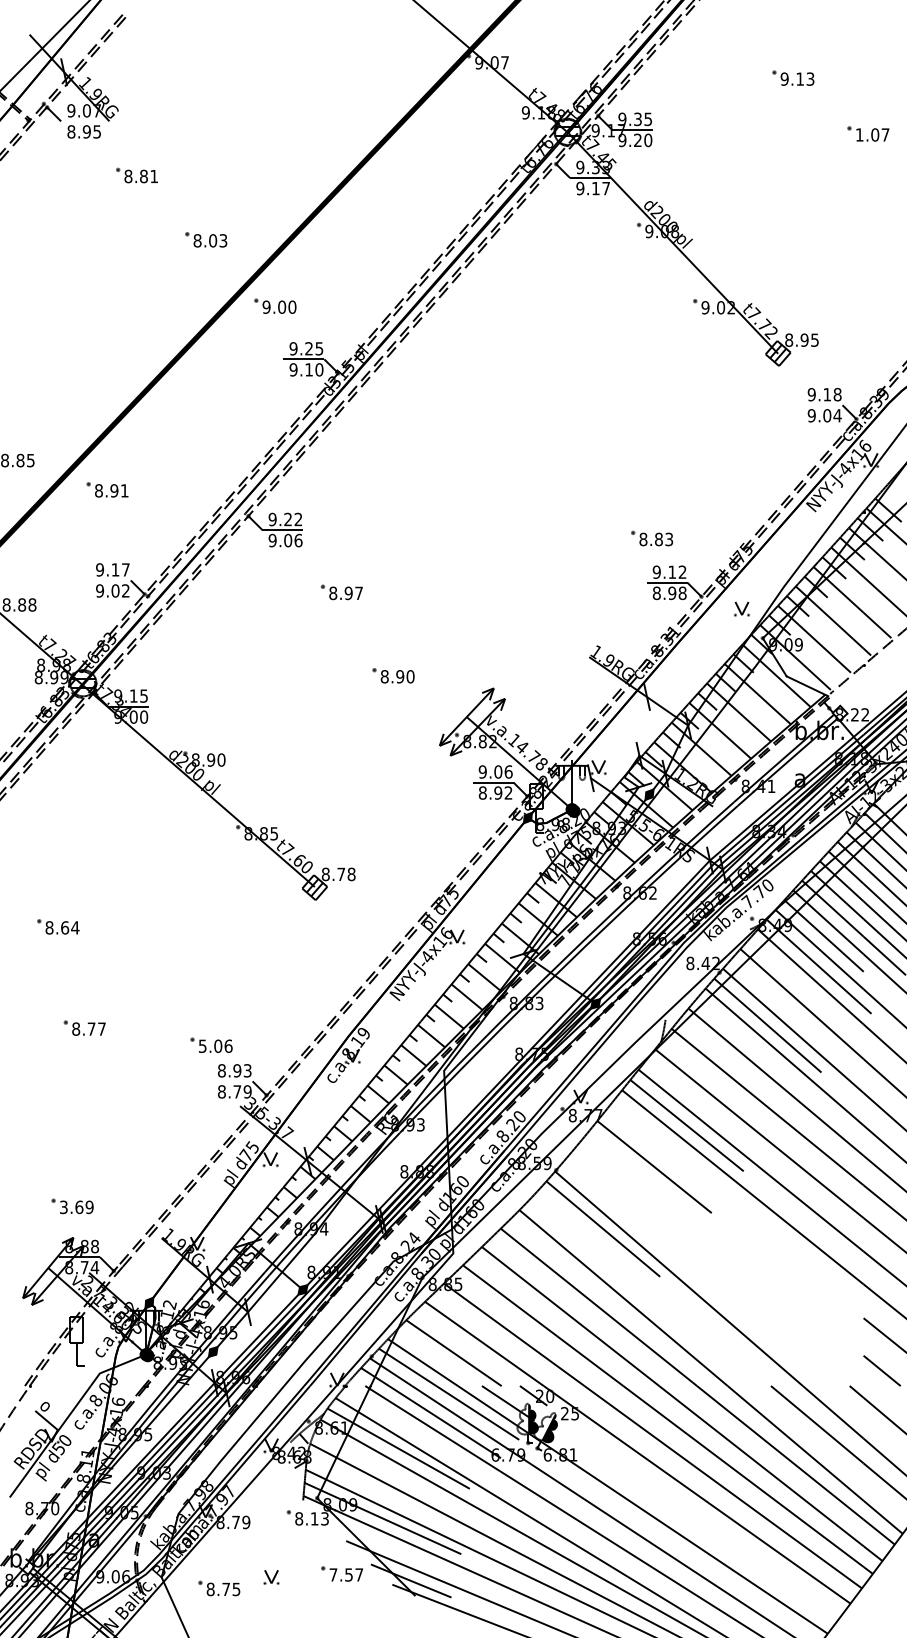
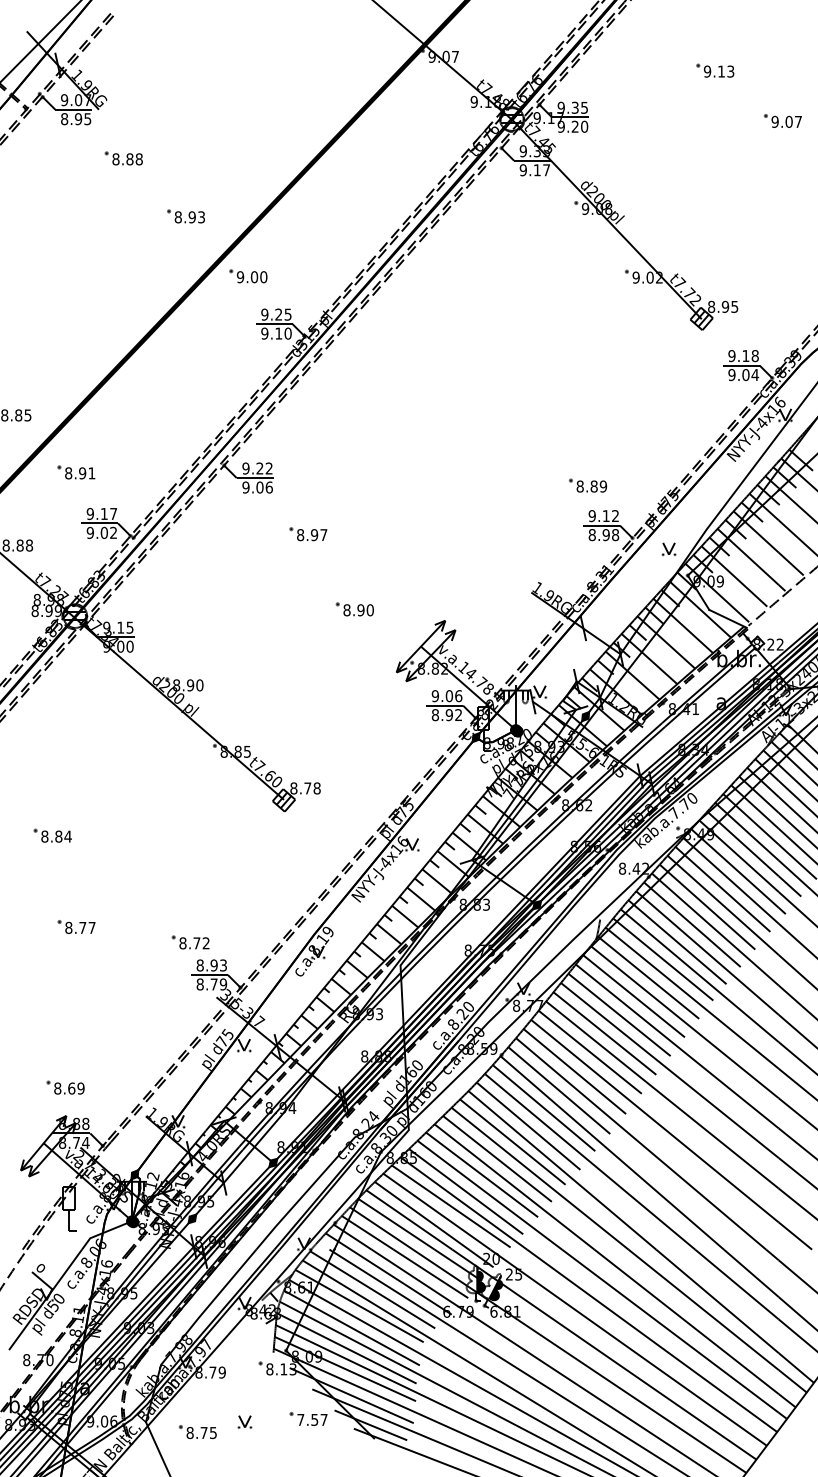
line: (81, 121) -> (73, 109), added
text: (859, 134) -> (774, 121), 1.07 -> 9.07
text: (154, 176) -> (139, 159), 8.81 -> 8.88
text: (212, 240) -> (191, 217), 8.03 -> 8.93
line: (821, 405) -> (740, 365), added
part: (107, 489) -> (76, 472), moved
text: (669, 538) -> (603, 485), 8.83 -> 8.89
line: (109, 580) -> (98, 523), added
text: (65, 927) -> (59, 836), 8.64 -> 8.84
line: (875, 982) -> (789, 885), added
line: (801, 986) -> (722, 889), added
line: (784, 1005) -> (707, 906), added
line: (751, 1044) -> (677, 941), added
text: (215, 1045) -> (194, 942), 5.06 -> 8.72
line: (735, 1063) -> (663, 958), added
line: (231, 1081) -> (208, 975), added
line: (719, 1084) -> (648, 977), added
line: (702, 1104) -> (633, 995), added
line: (670, 1146) -> (604, 1033), added
line: (637, 1188) -> (574, 1071), added
text: (63, 1207) -> (57, 1088), 3.69 -> 8.69
line: (619, 1209) -> (558, 1090), added
line: (734, 1214) -> (662, 1095), added
line: (726, 1243) -> (655, 1121), added
line: (585, 1248) -> (527, 1125), added
line: (568, 1266) -> (512, 1141), added
line: (710, 1268) -> (640, 1143), added
line: (551, 1285) -> (497, 1159), added
line: (654, 1288) -> (590, 1161), added
line: (534, 1303) -> (482, 1175), added
line: (516, 1321) -> (465, 1191), added
line: (500, 1337) -> (451, 1205), added
line: (467, 1348) -> (421, 1215), added
line: (439, 1357) -> (396, 1223), added
line: (412, 1430) -> (372, 1289), added
line: (389, 1472) -> (351, 1327), added
line: (384, 1495) -> (346, 1348), added
line: (670, 1502) -> (604, 1354), added
line: (389, 1547) -> (351, 1395), added

